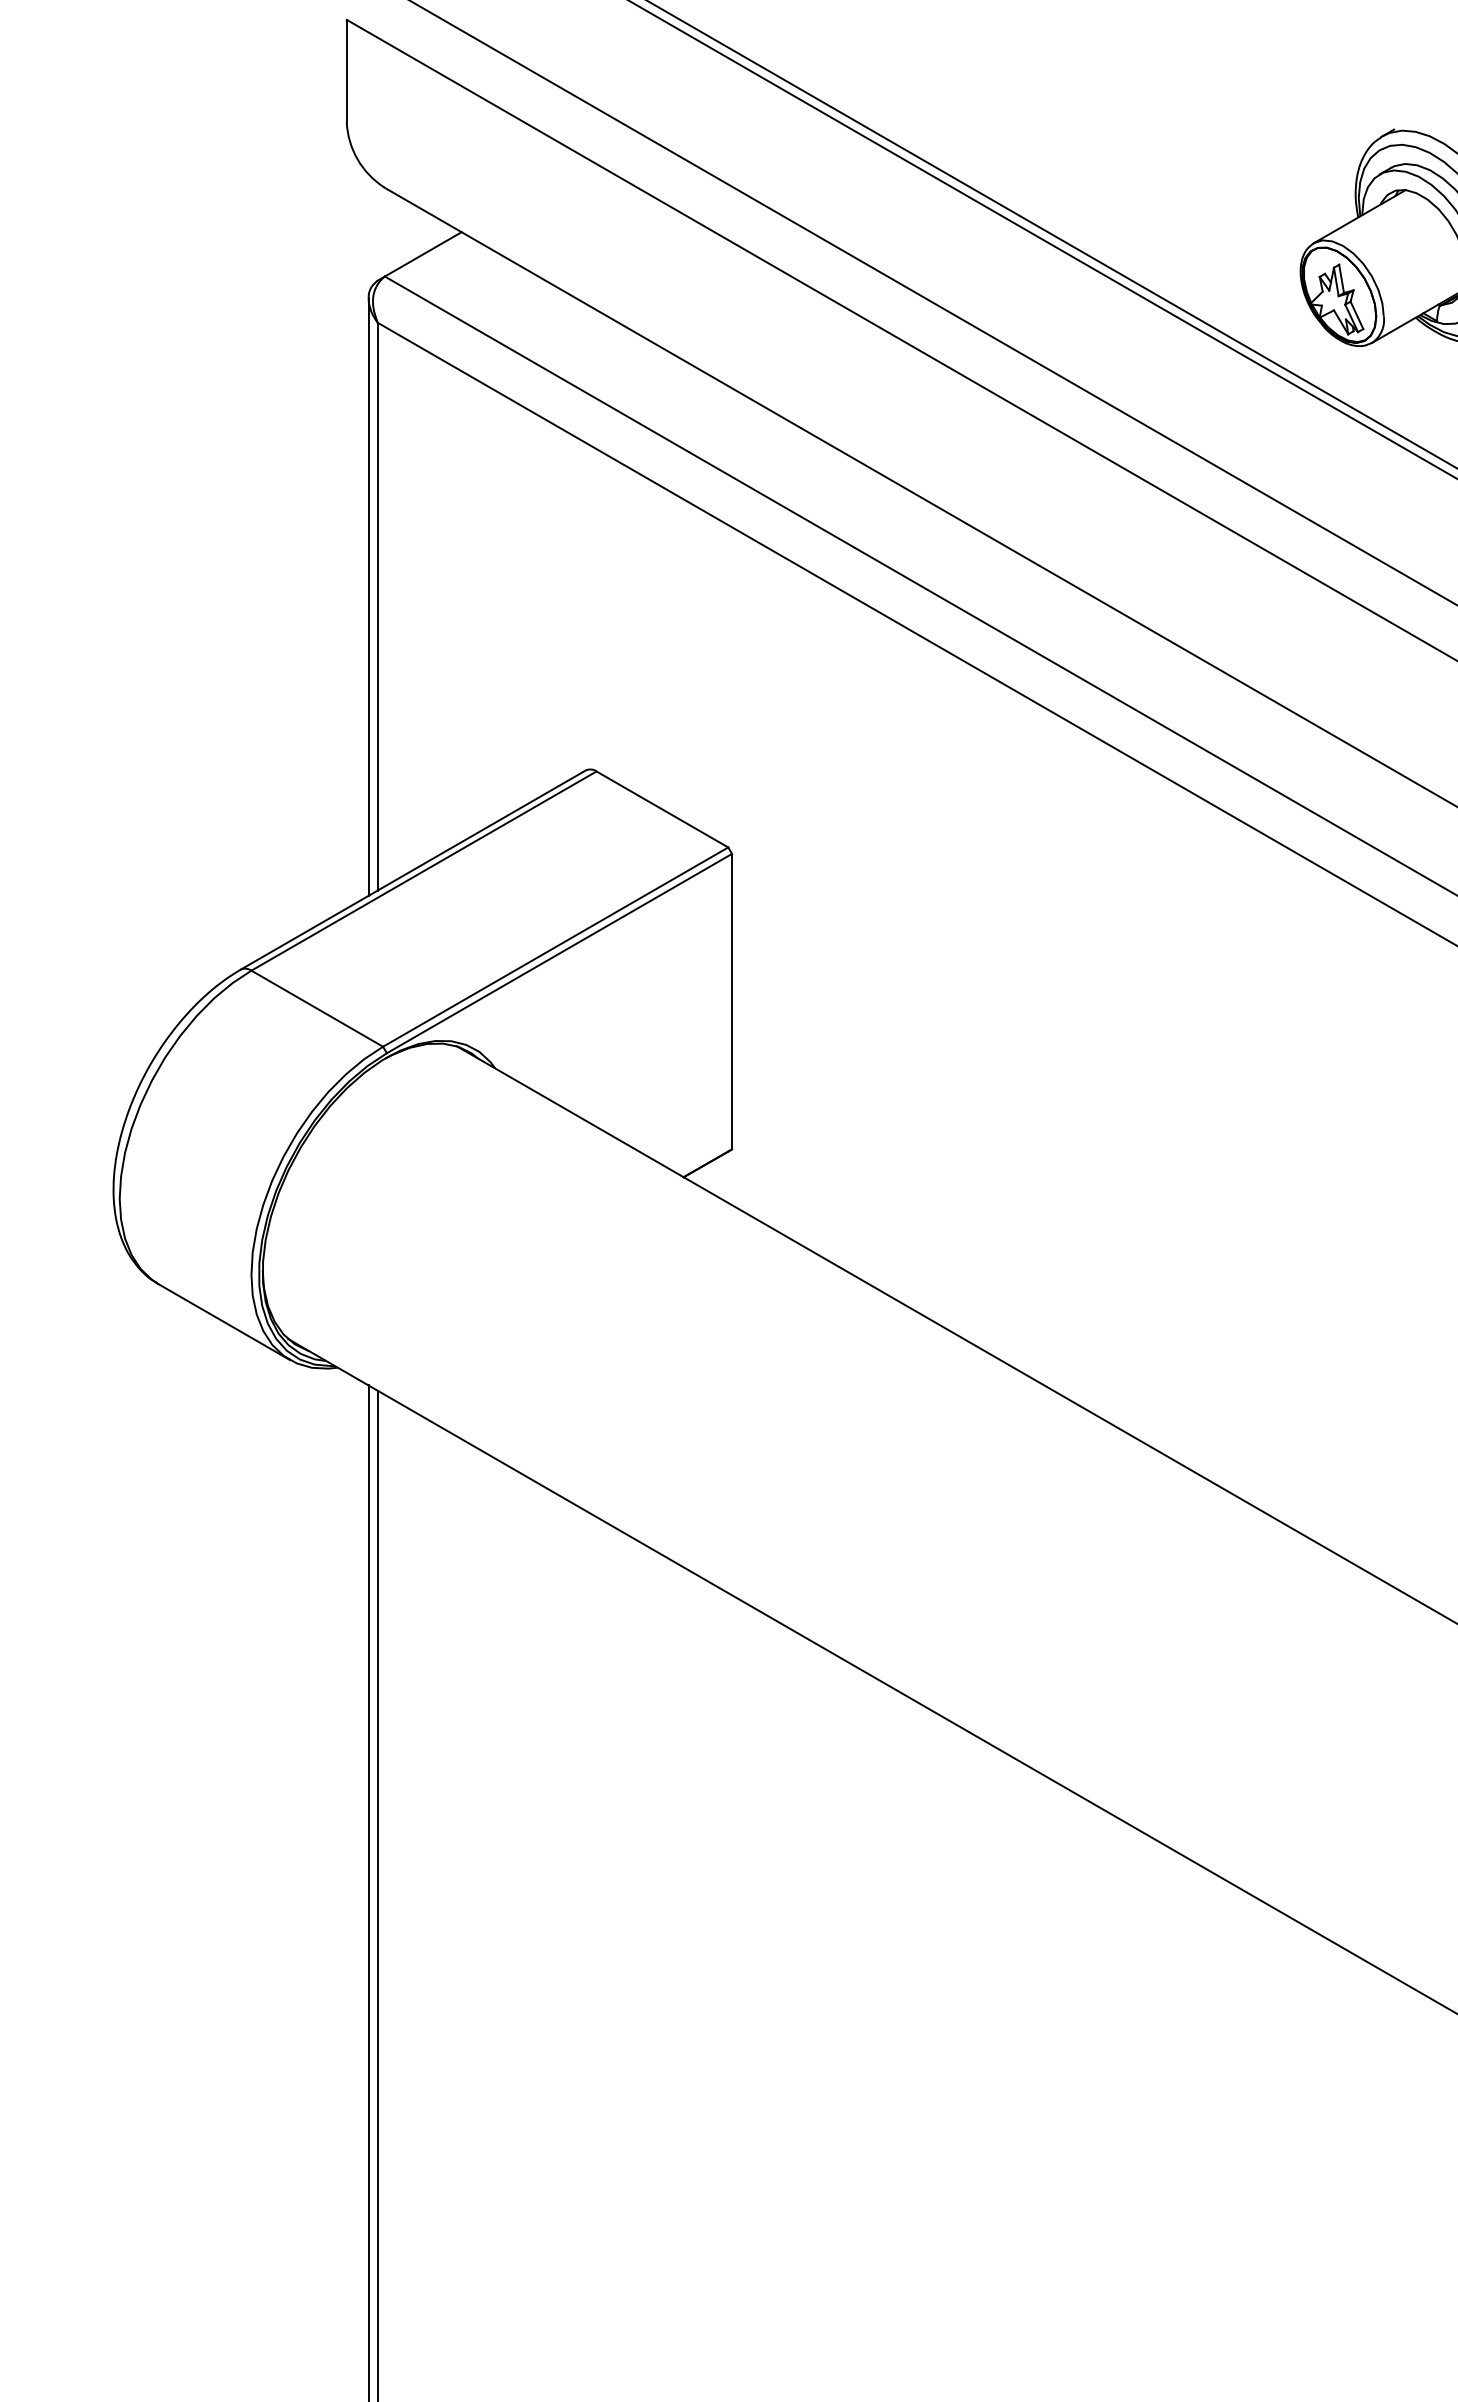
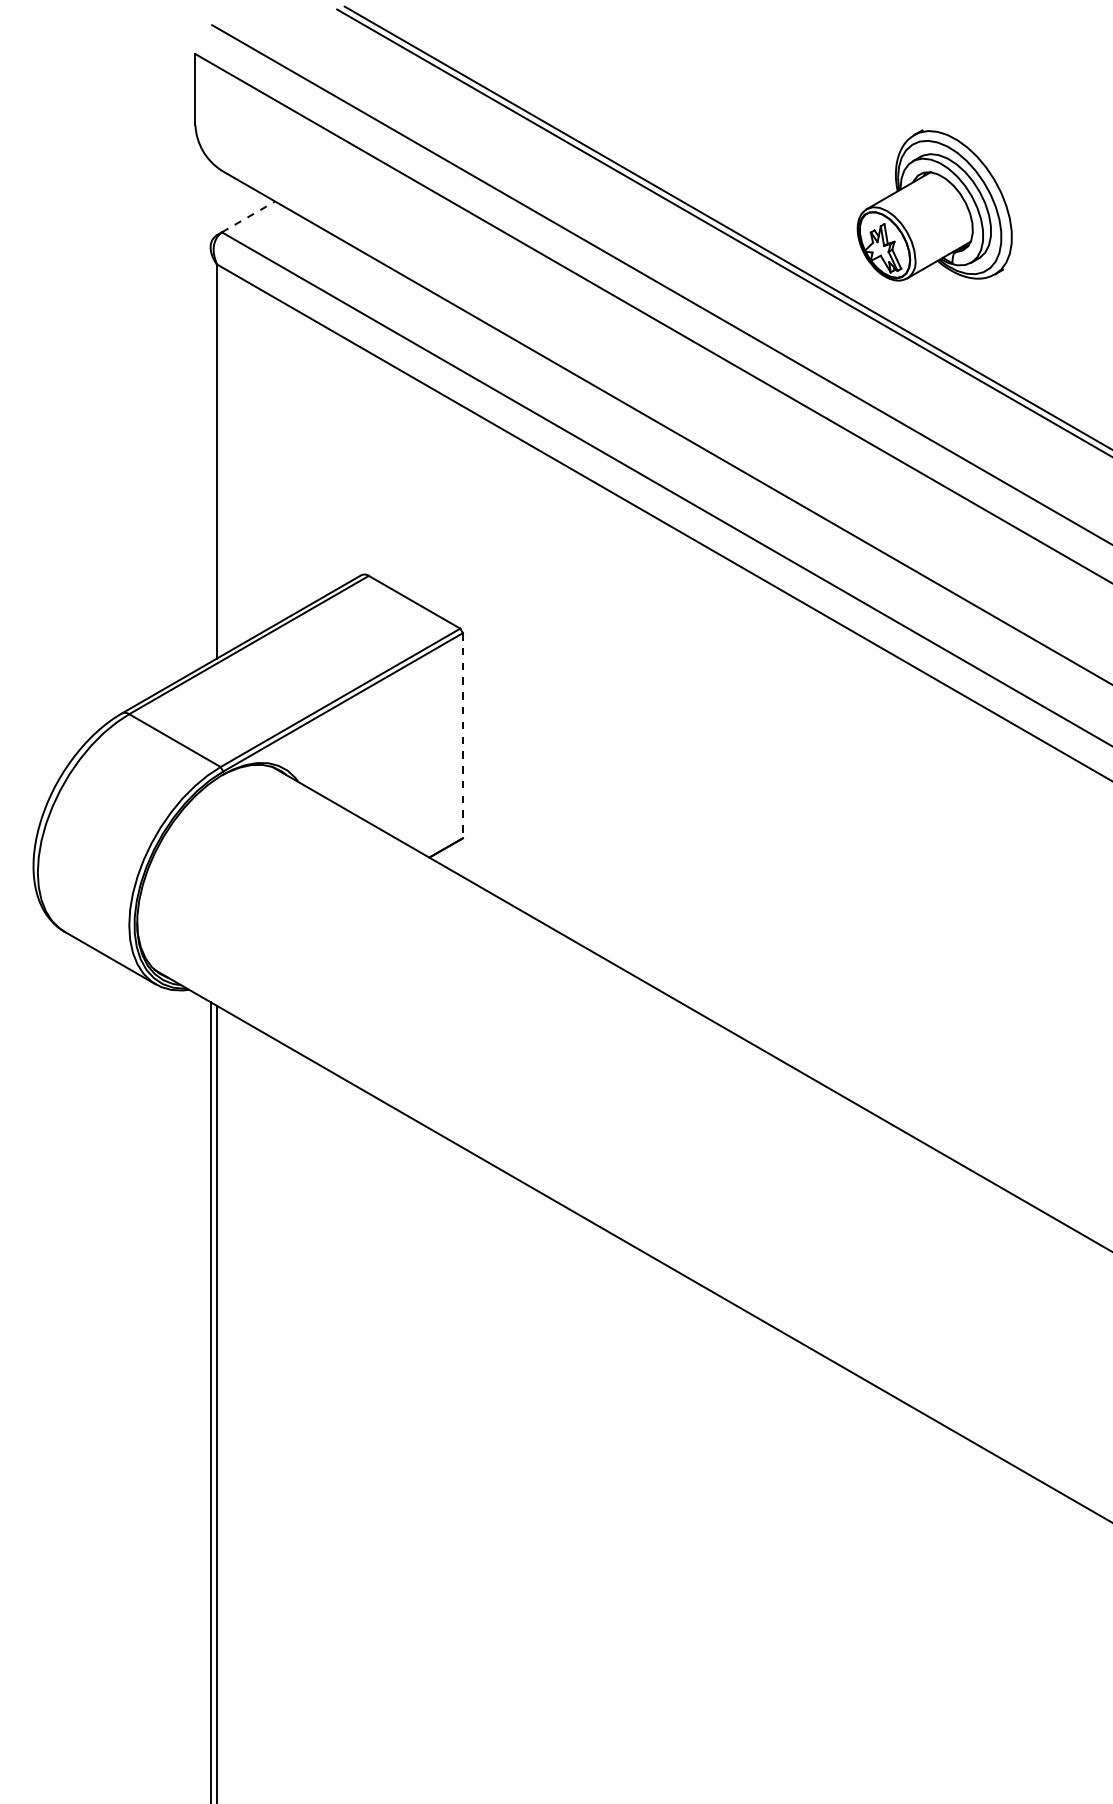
line: (423, 253) -> (248, 216), solid -> dashed
line: (368, 596) -> (210, 454), removed
line: (731, 1001) -> (462, 735), solid -> dashed

